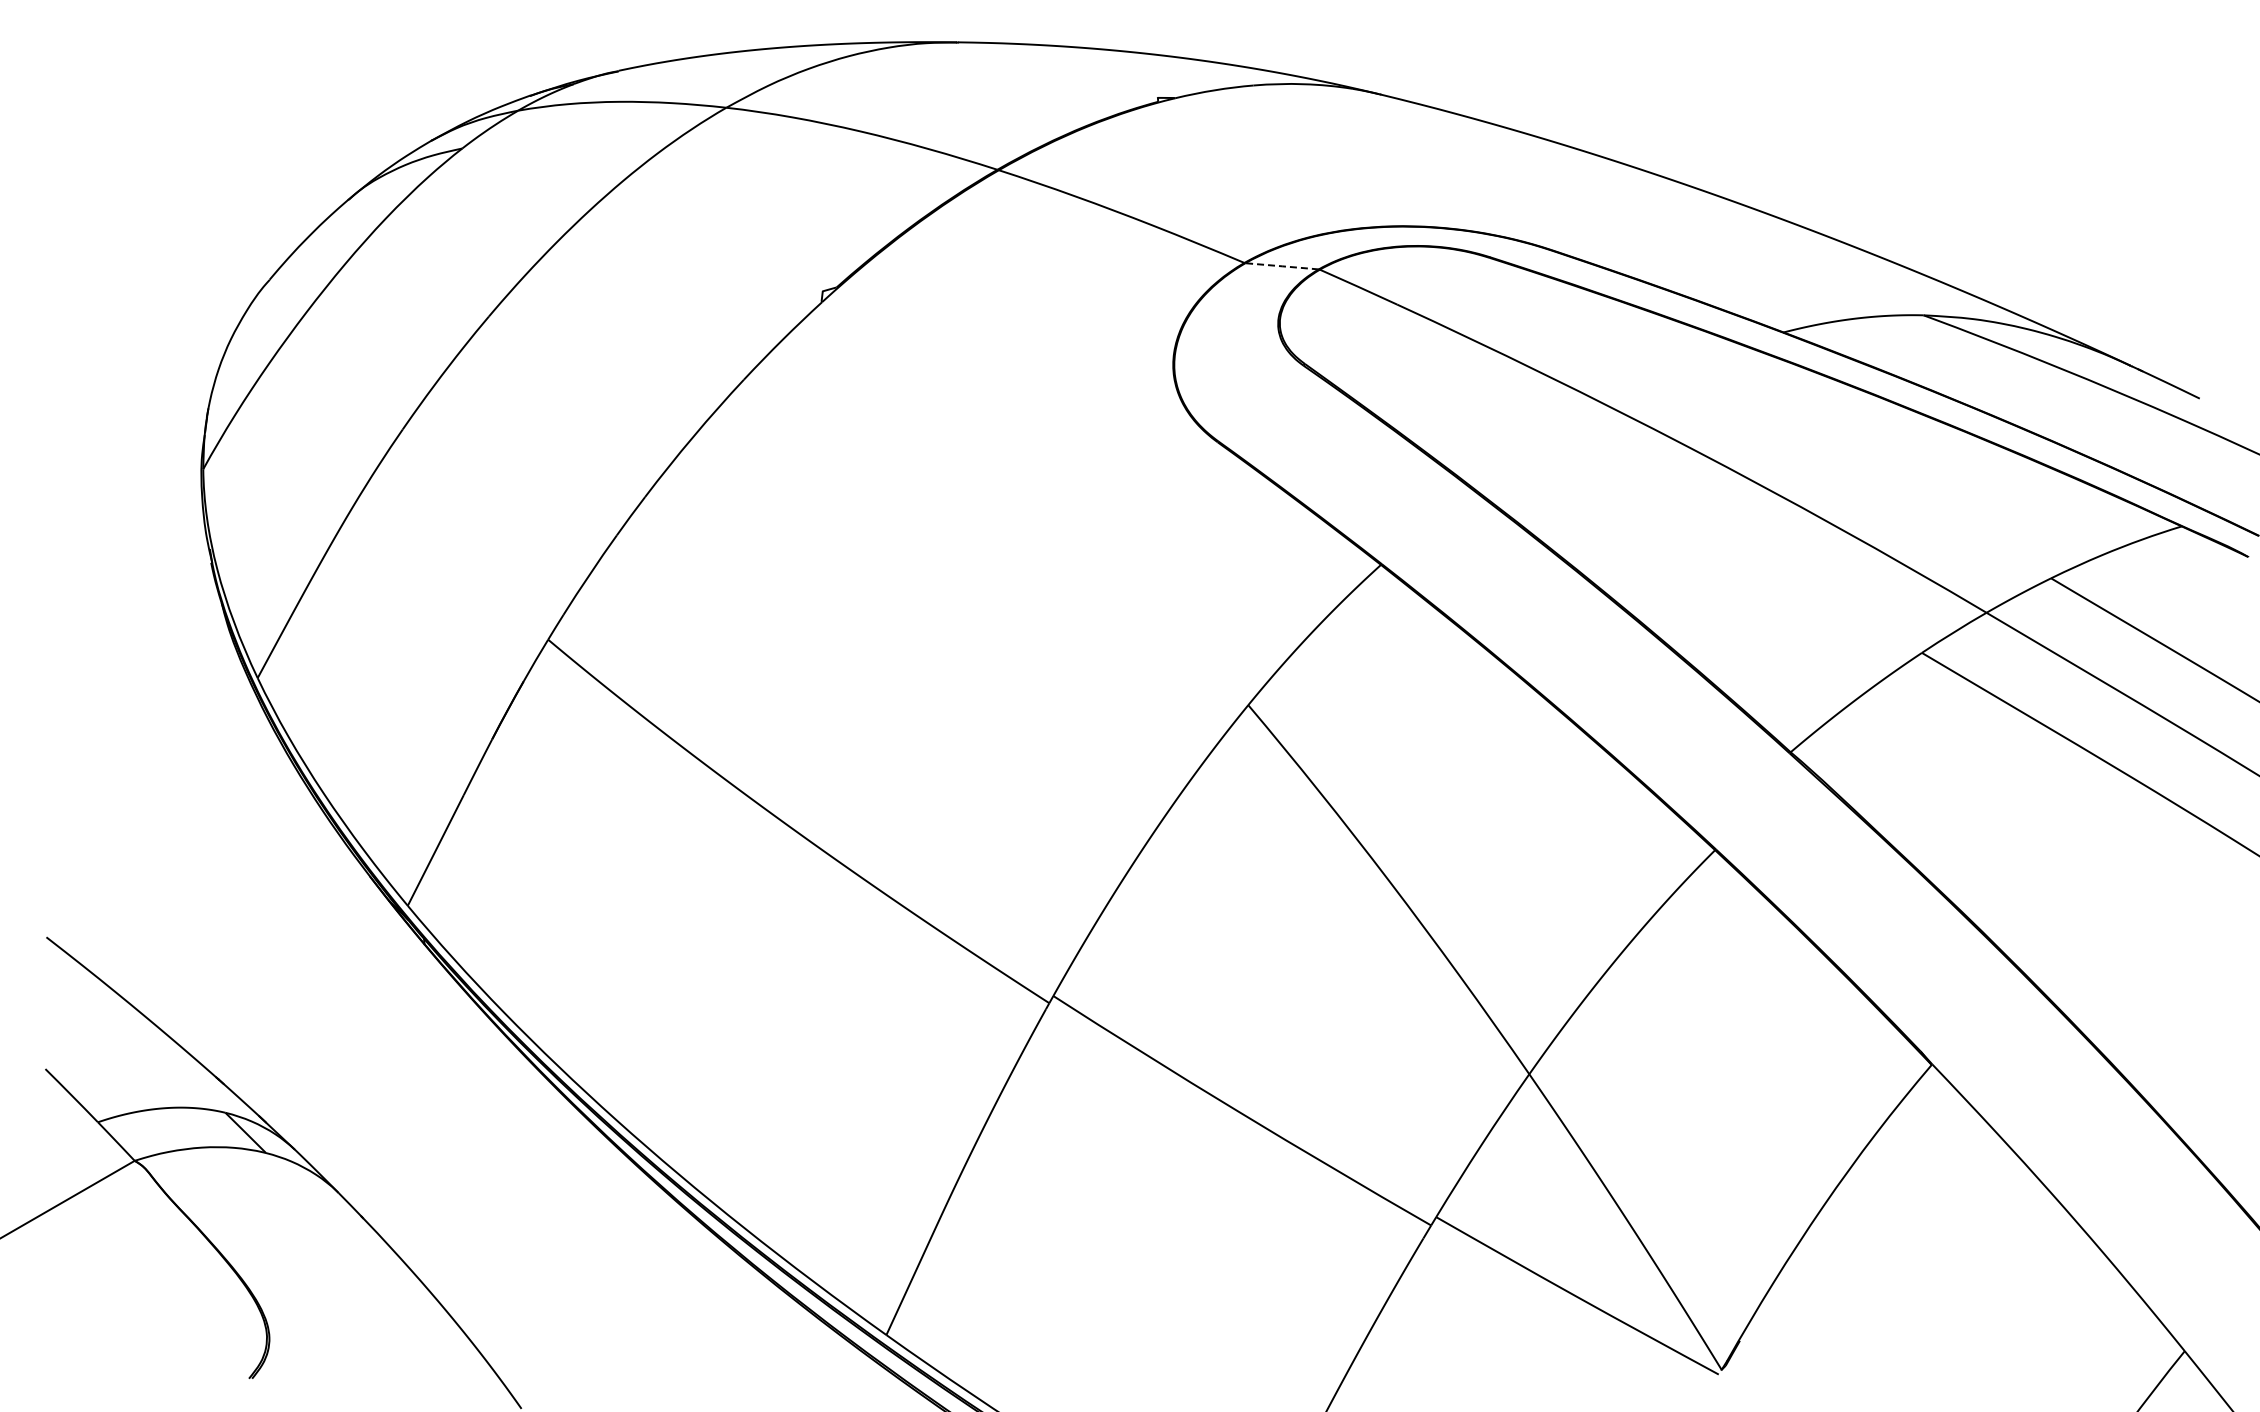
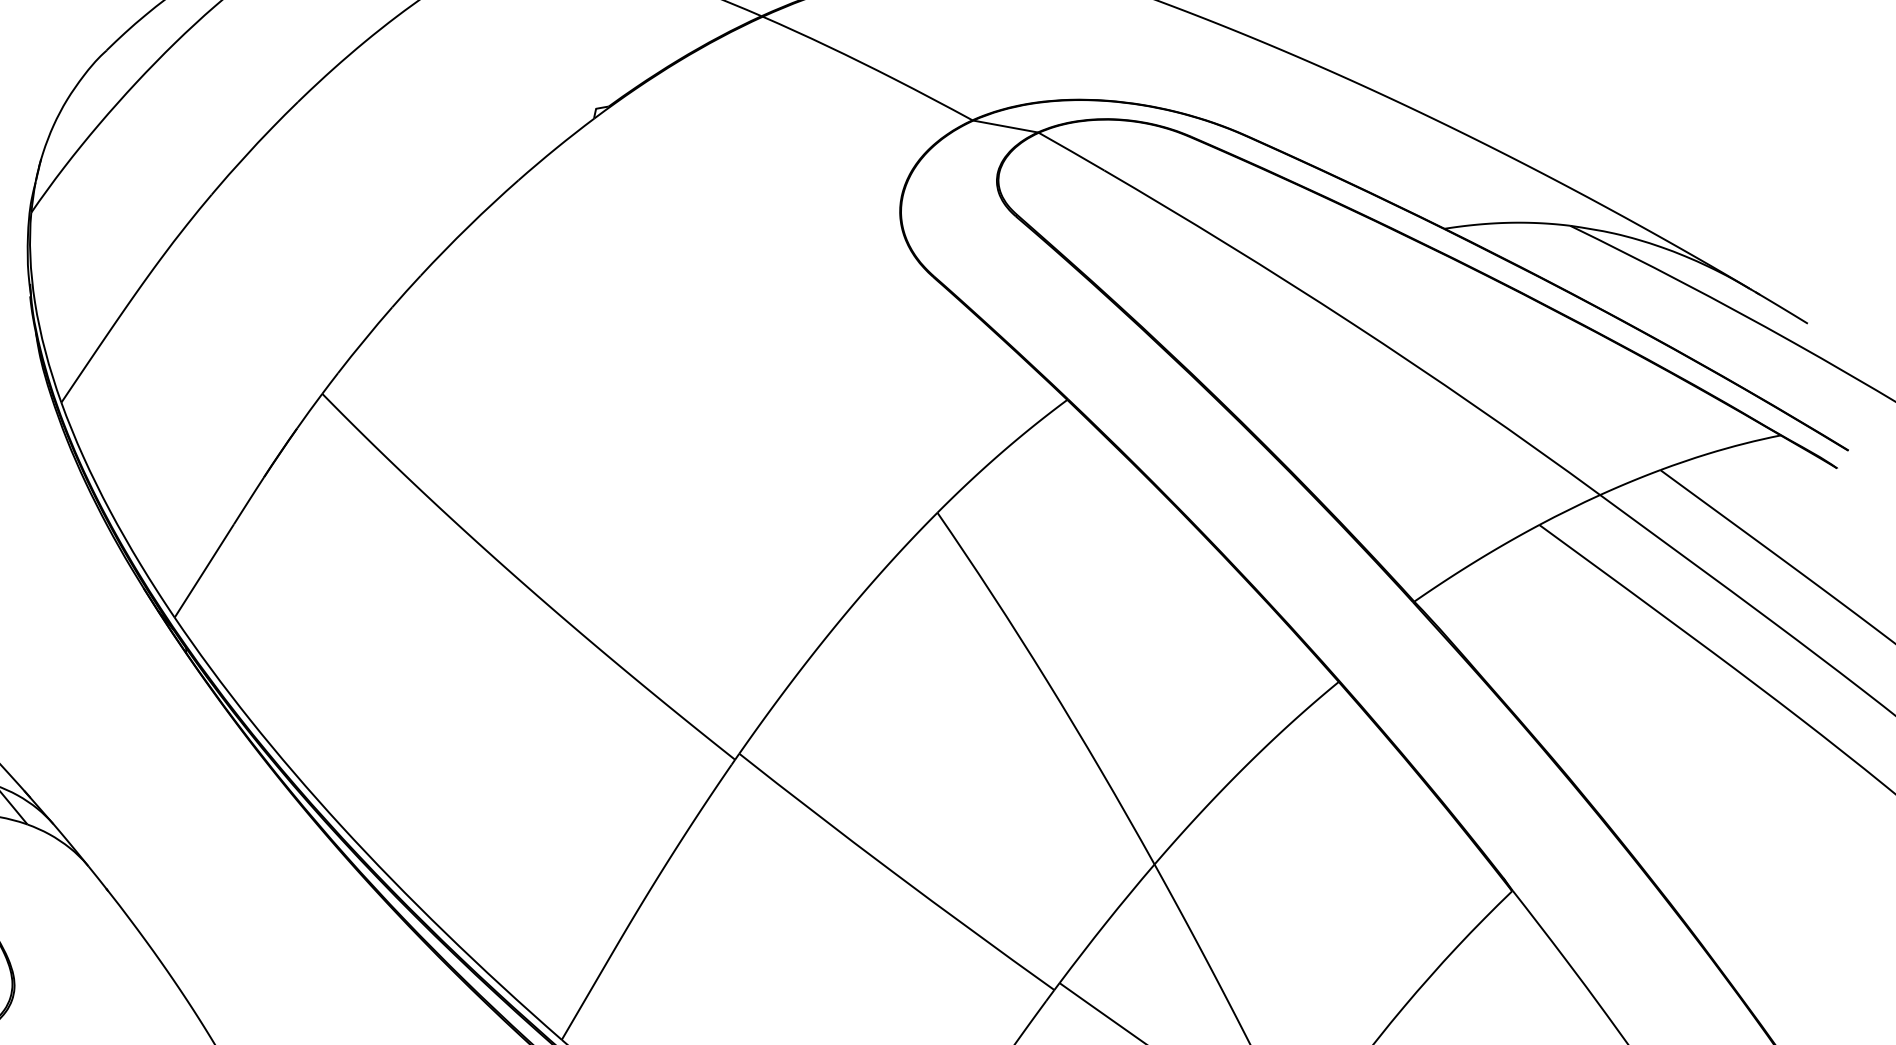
line: (1282, 266) -> (1005, 126), dashed -> solid

